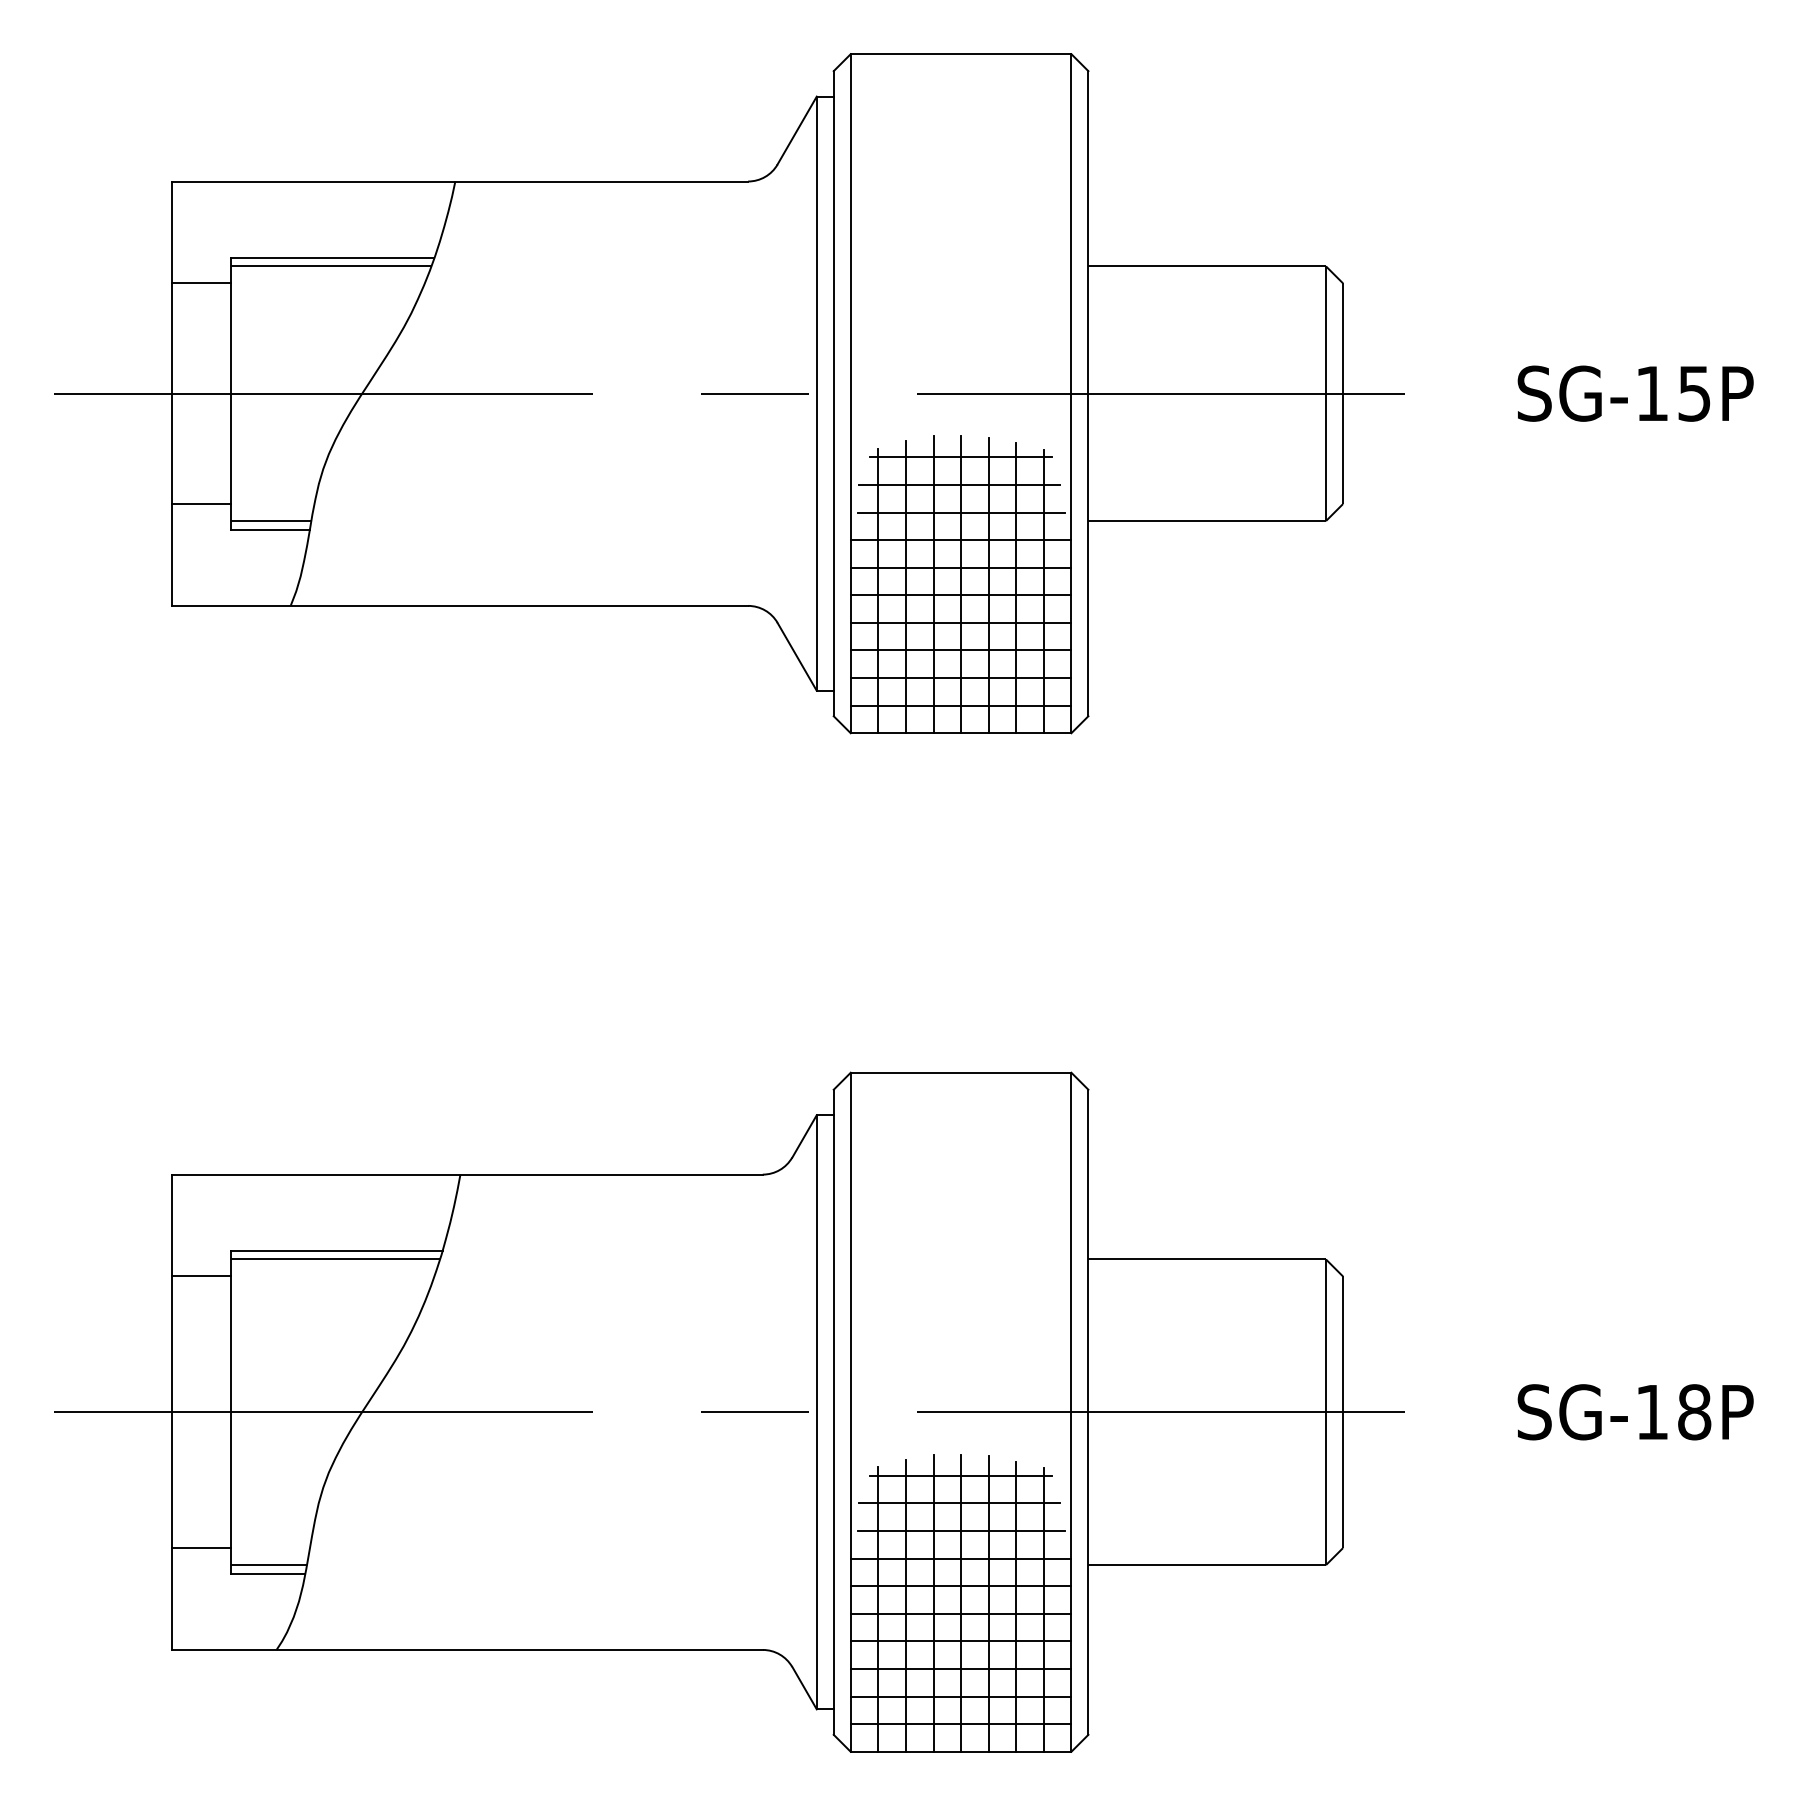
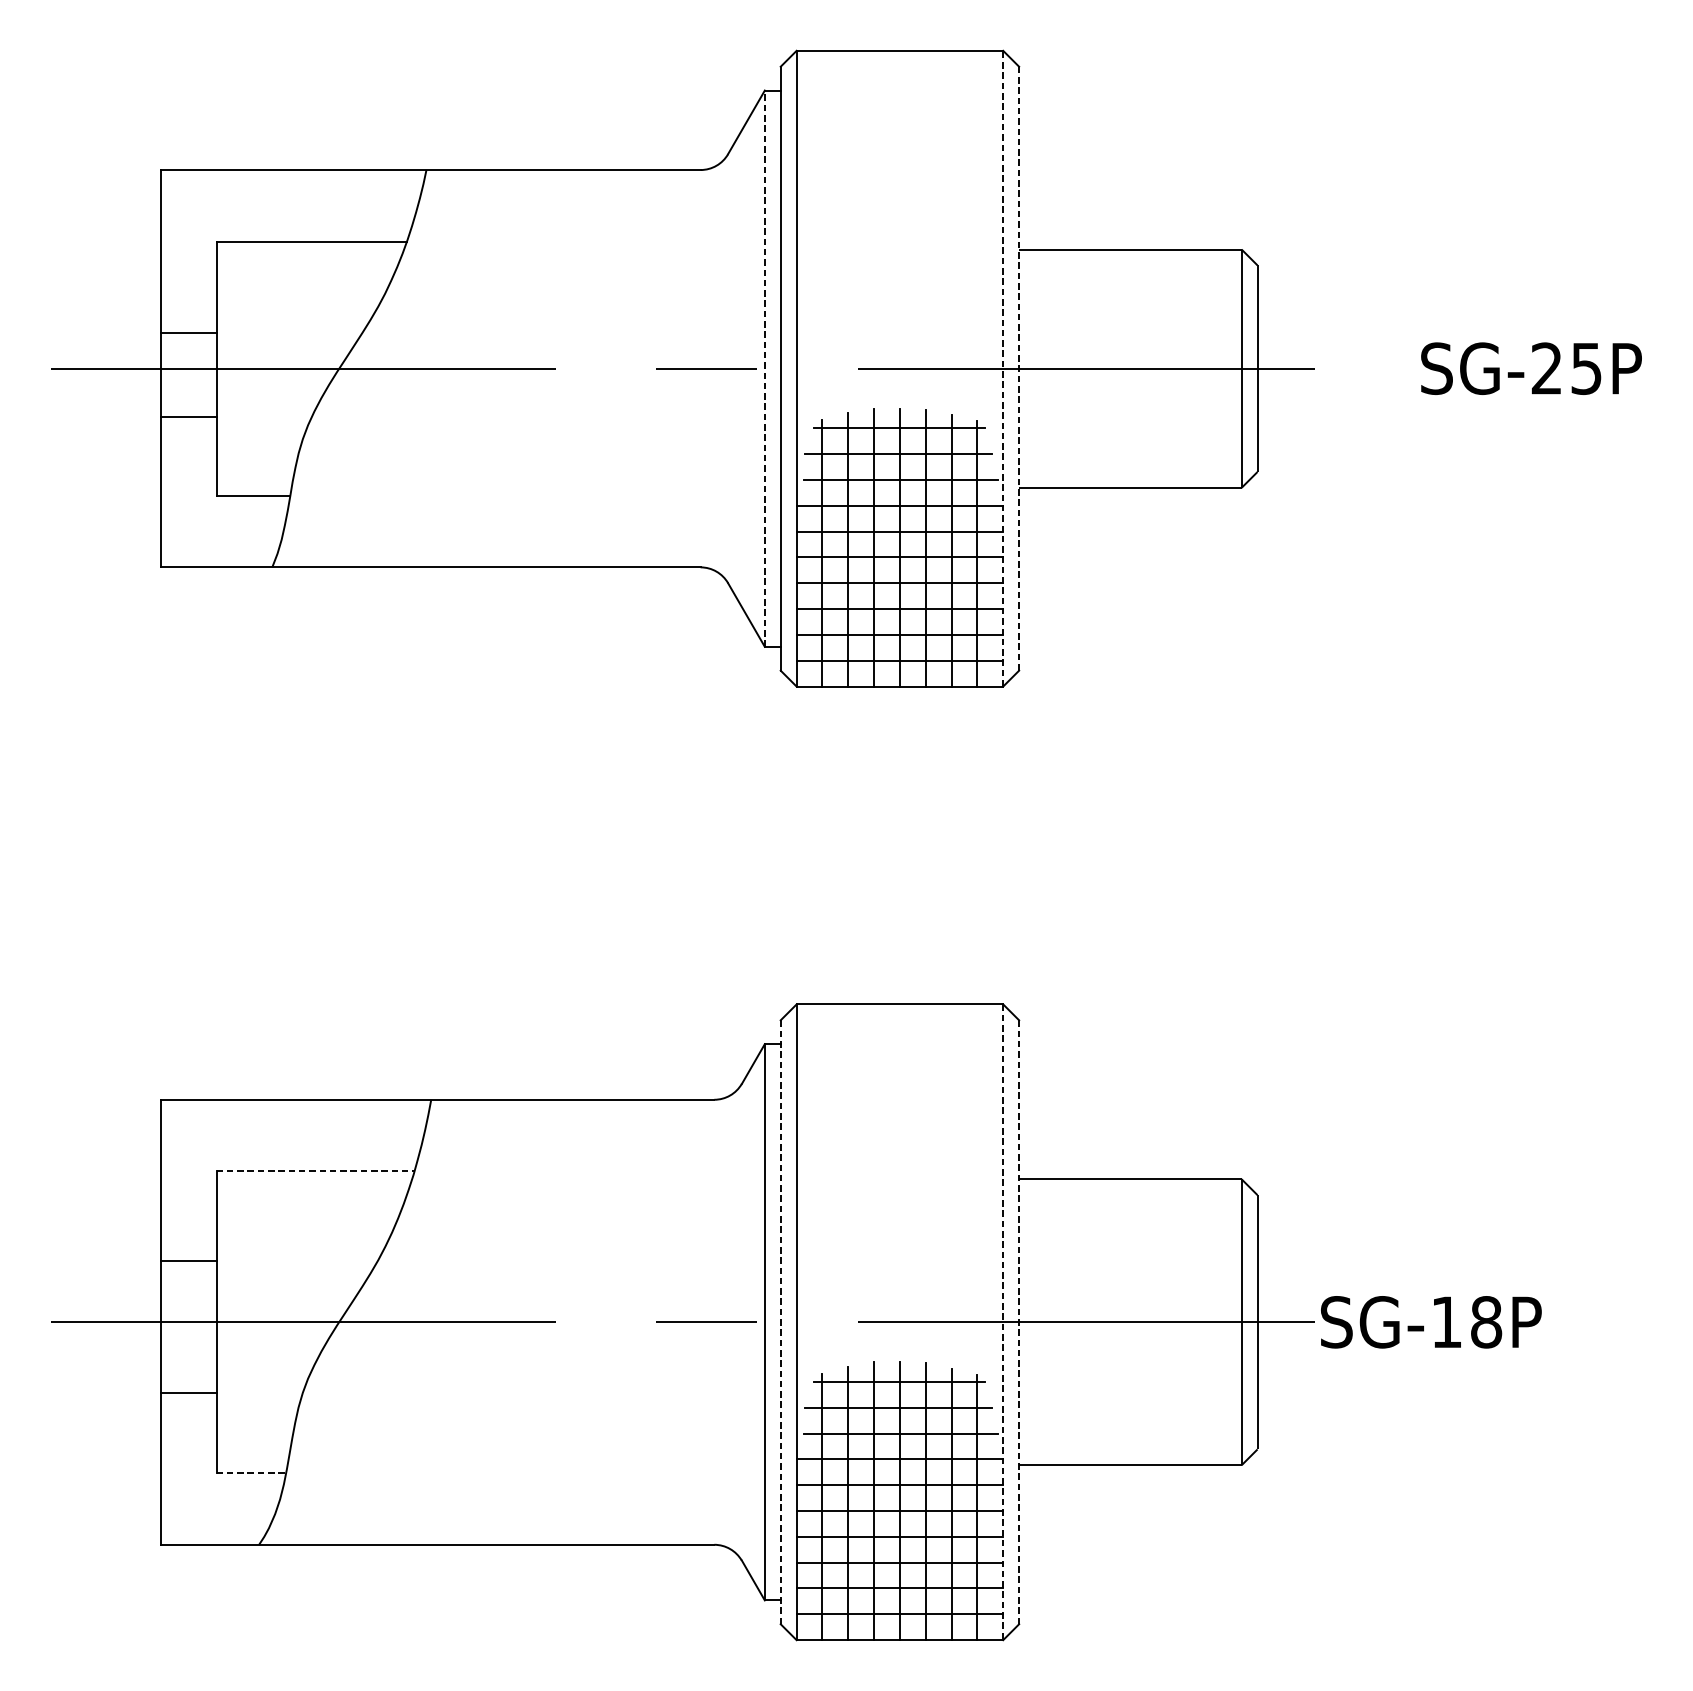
line: (331, 266) -> (310, 249), removed
line: (201, 283) -> (188, 332), moved
text: (1651, 392) -> (1546, 367), SG-15P -> SG-25P
line: (816, 393) -> (764, 368), solid -> dashed
line: (1071, 393) -> (1003, 368), solid -> dashed
line: (1088, 393) -> (1019, 368), solid -> dashed
line: (201, 504) -> (188, 417), moved
line: (271, 521) -> (254, 488), removed
line: (336, 1251) -> (315, 1171), solid -> dashed
line: (335, 1259) -> (314, 1179), removed
line: (201, 1276) -> (188, 1260), moved
line: (833, 1412) -> (780, 1322), solid -> dashed
line: (1071, 1412) -> (1003, 1322), solid -> dashed
line: (1088, 1412) -> (1019, 1322), solid -> dashed
text: (1635, 1412) -> (1431, 1322), moved
line: (201, 1548) -> (188, 1393), moved
line: (268, 1565) -> (251, 1465), removed
line: (268, 1573) -> (251, 1473), solid -> dashed

